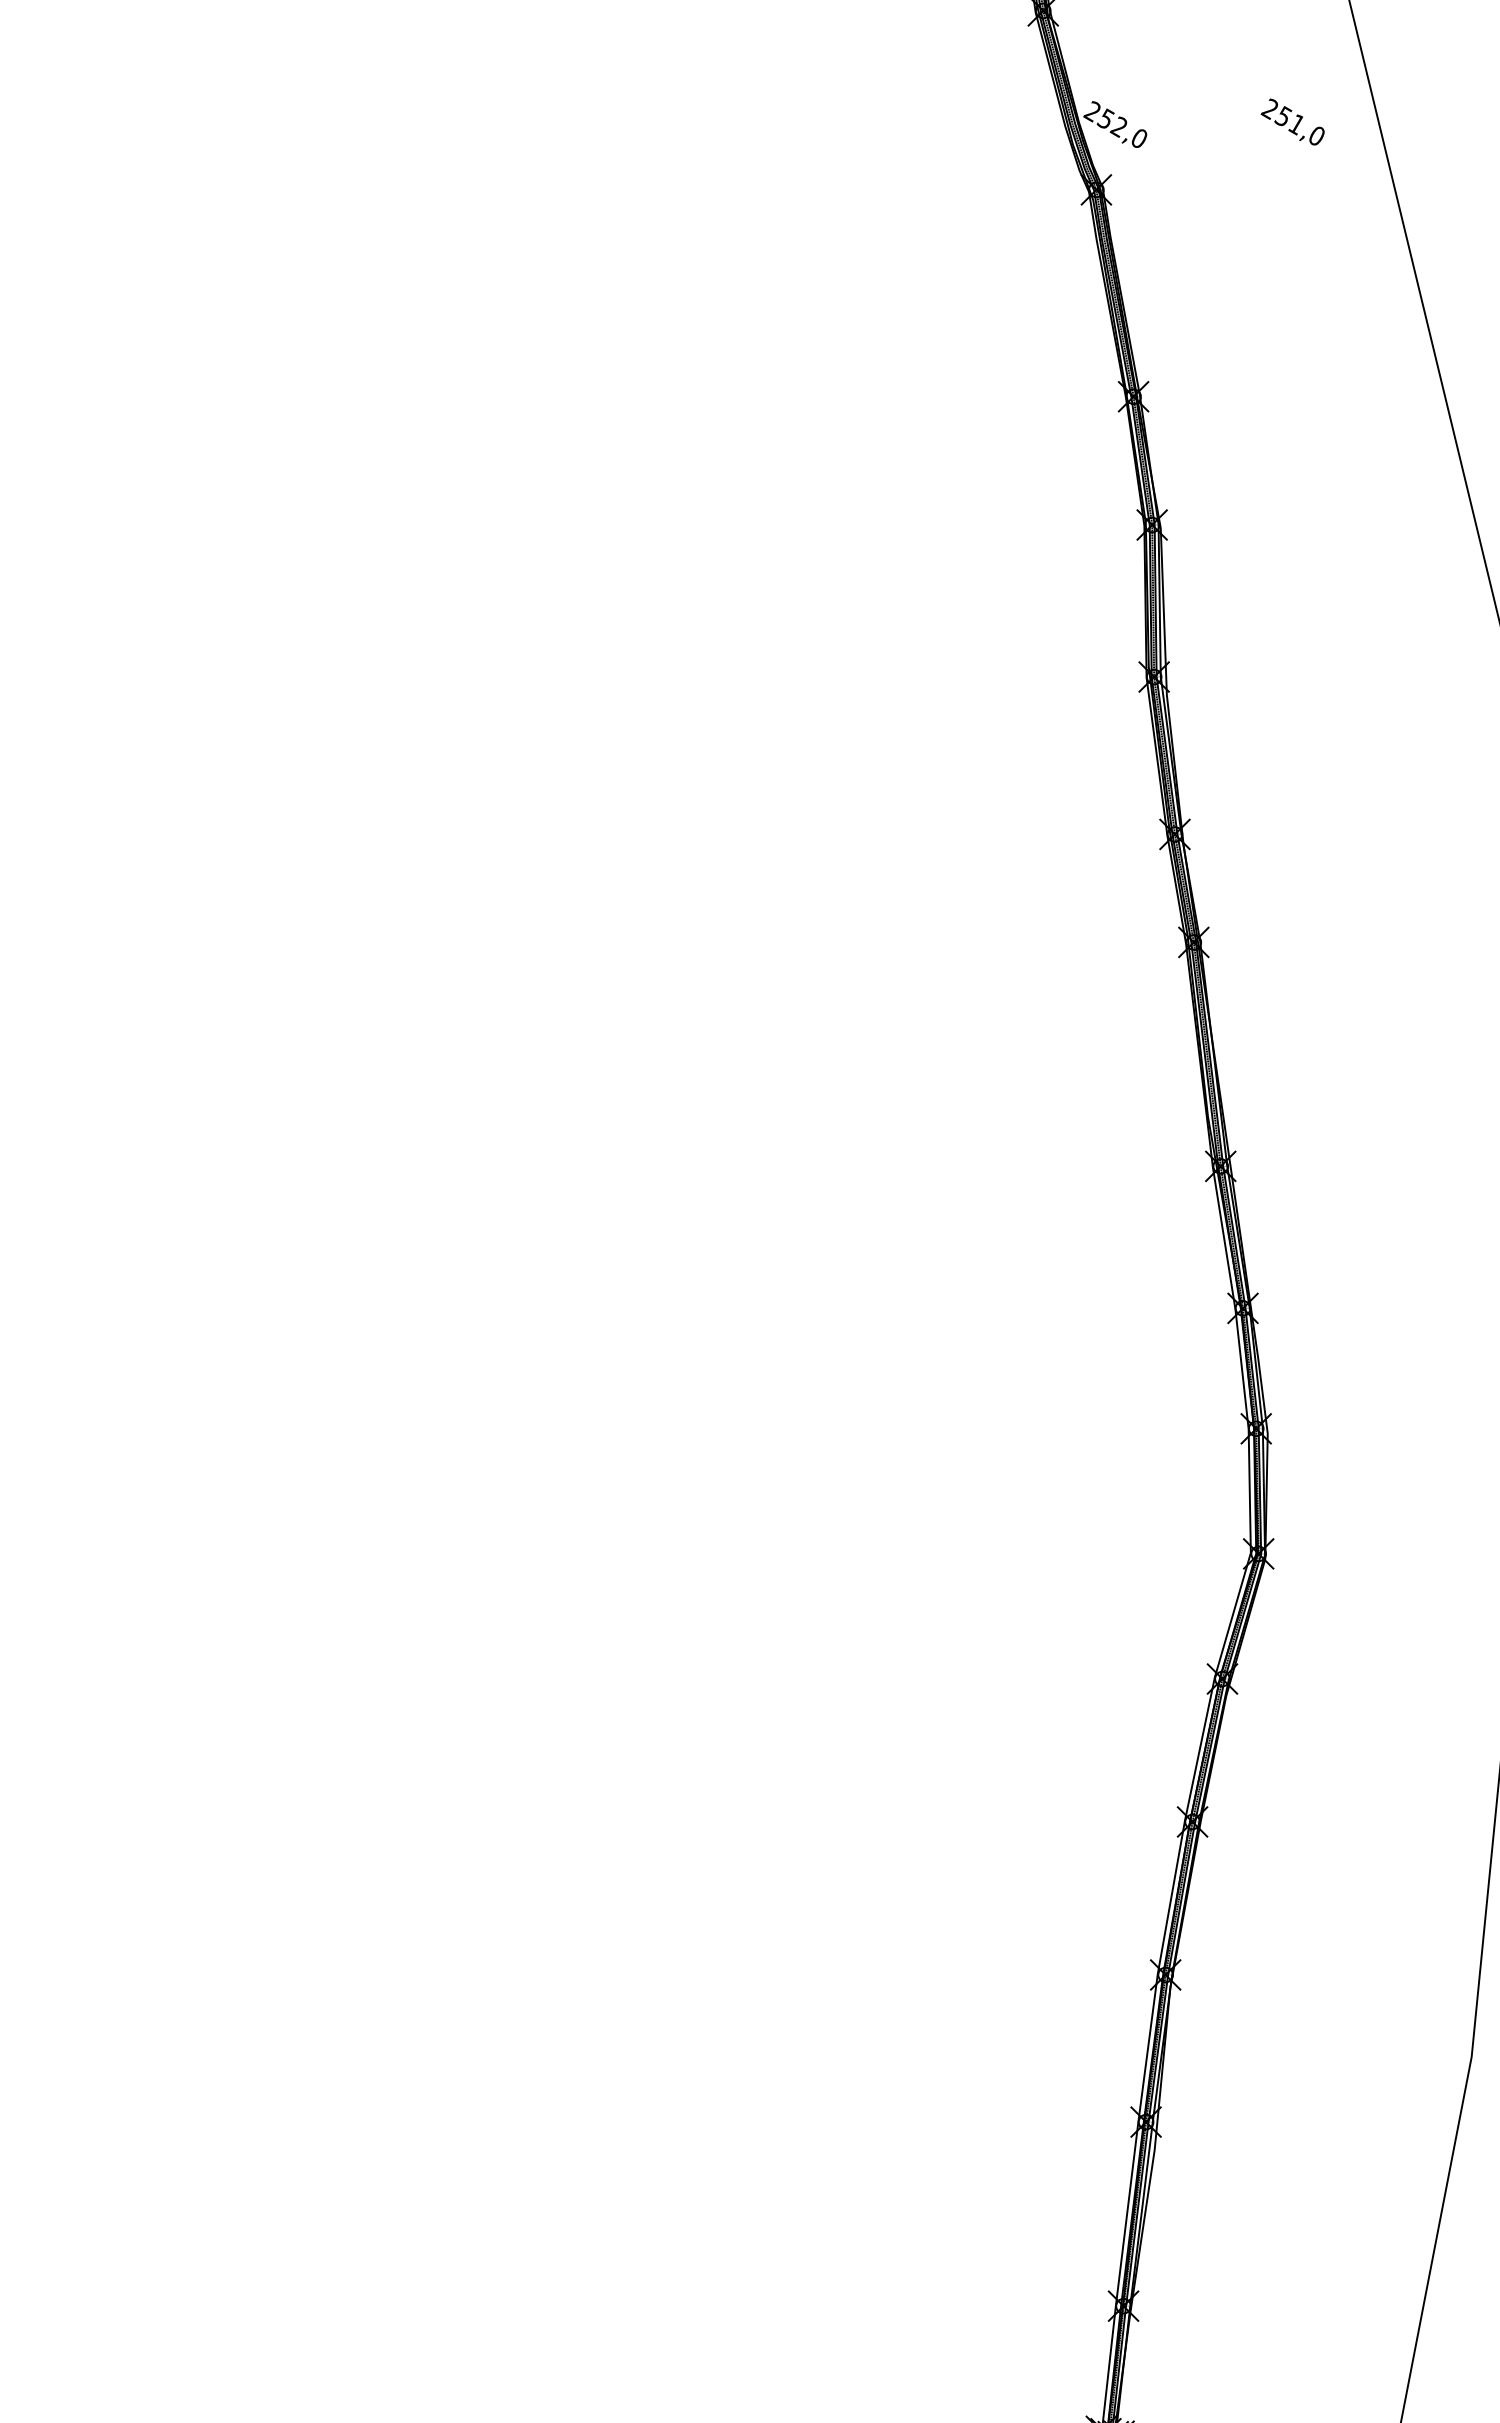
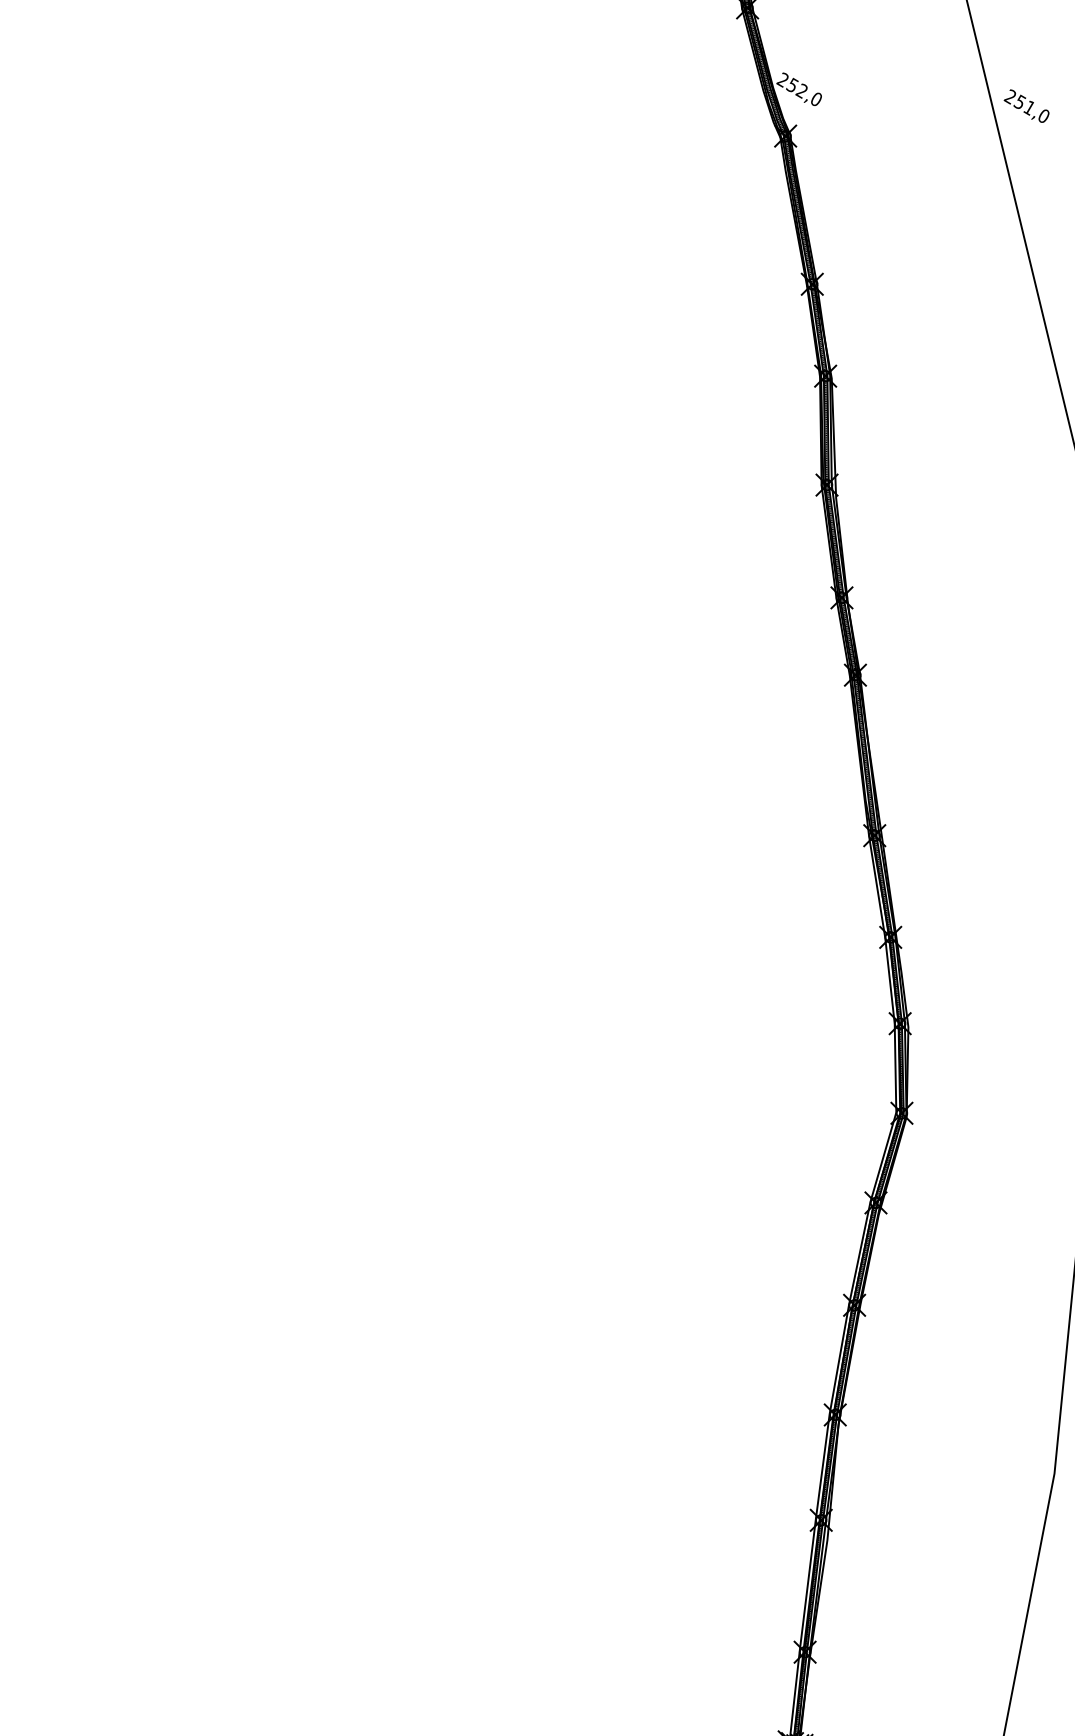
text: (1292, 121) -> (1026, 105), moved

